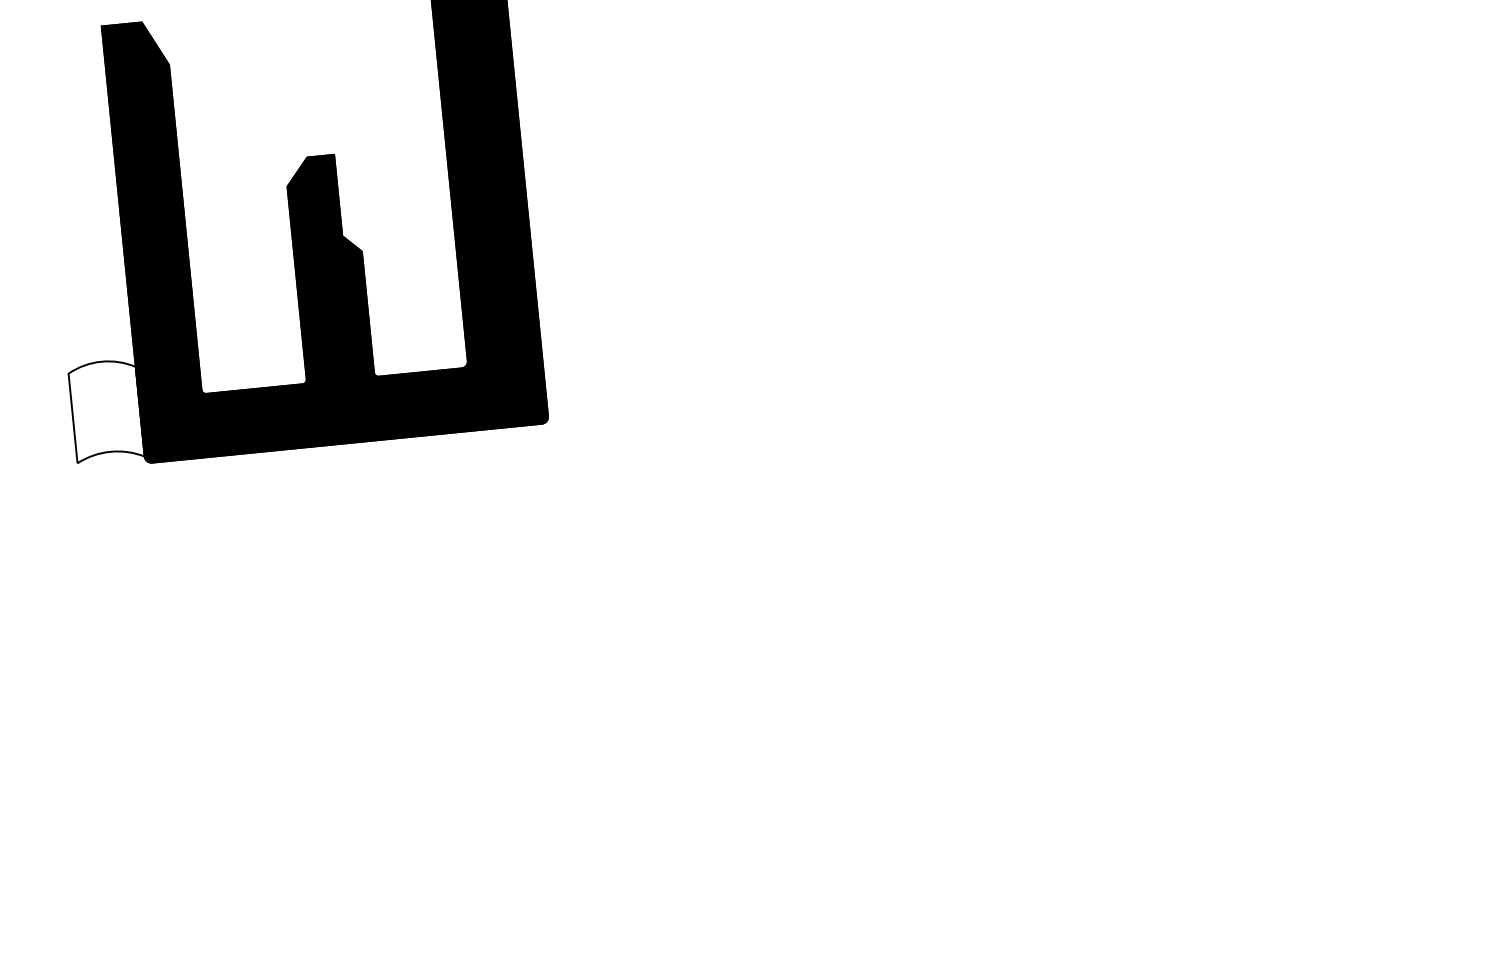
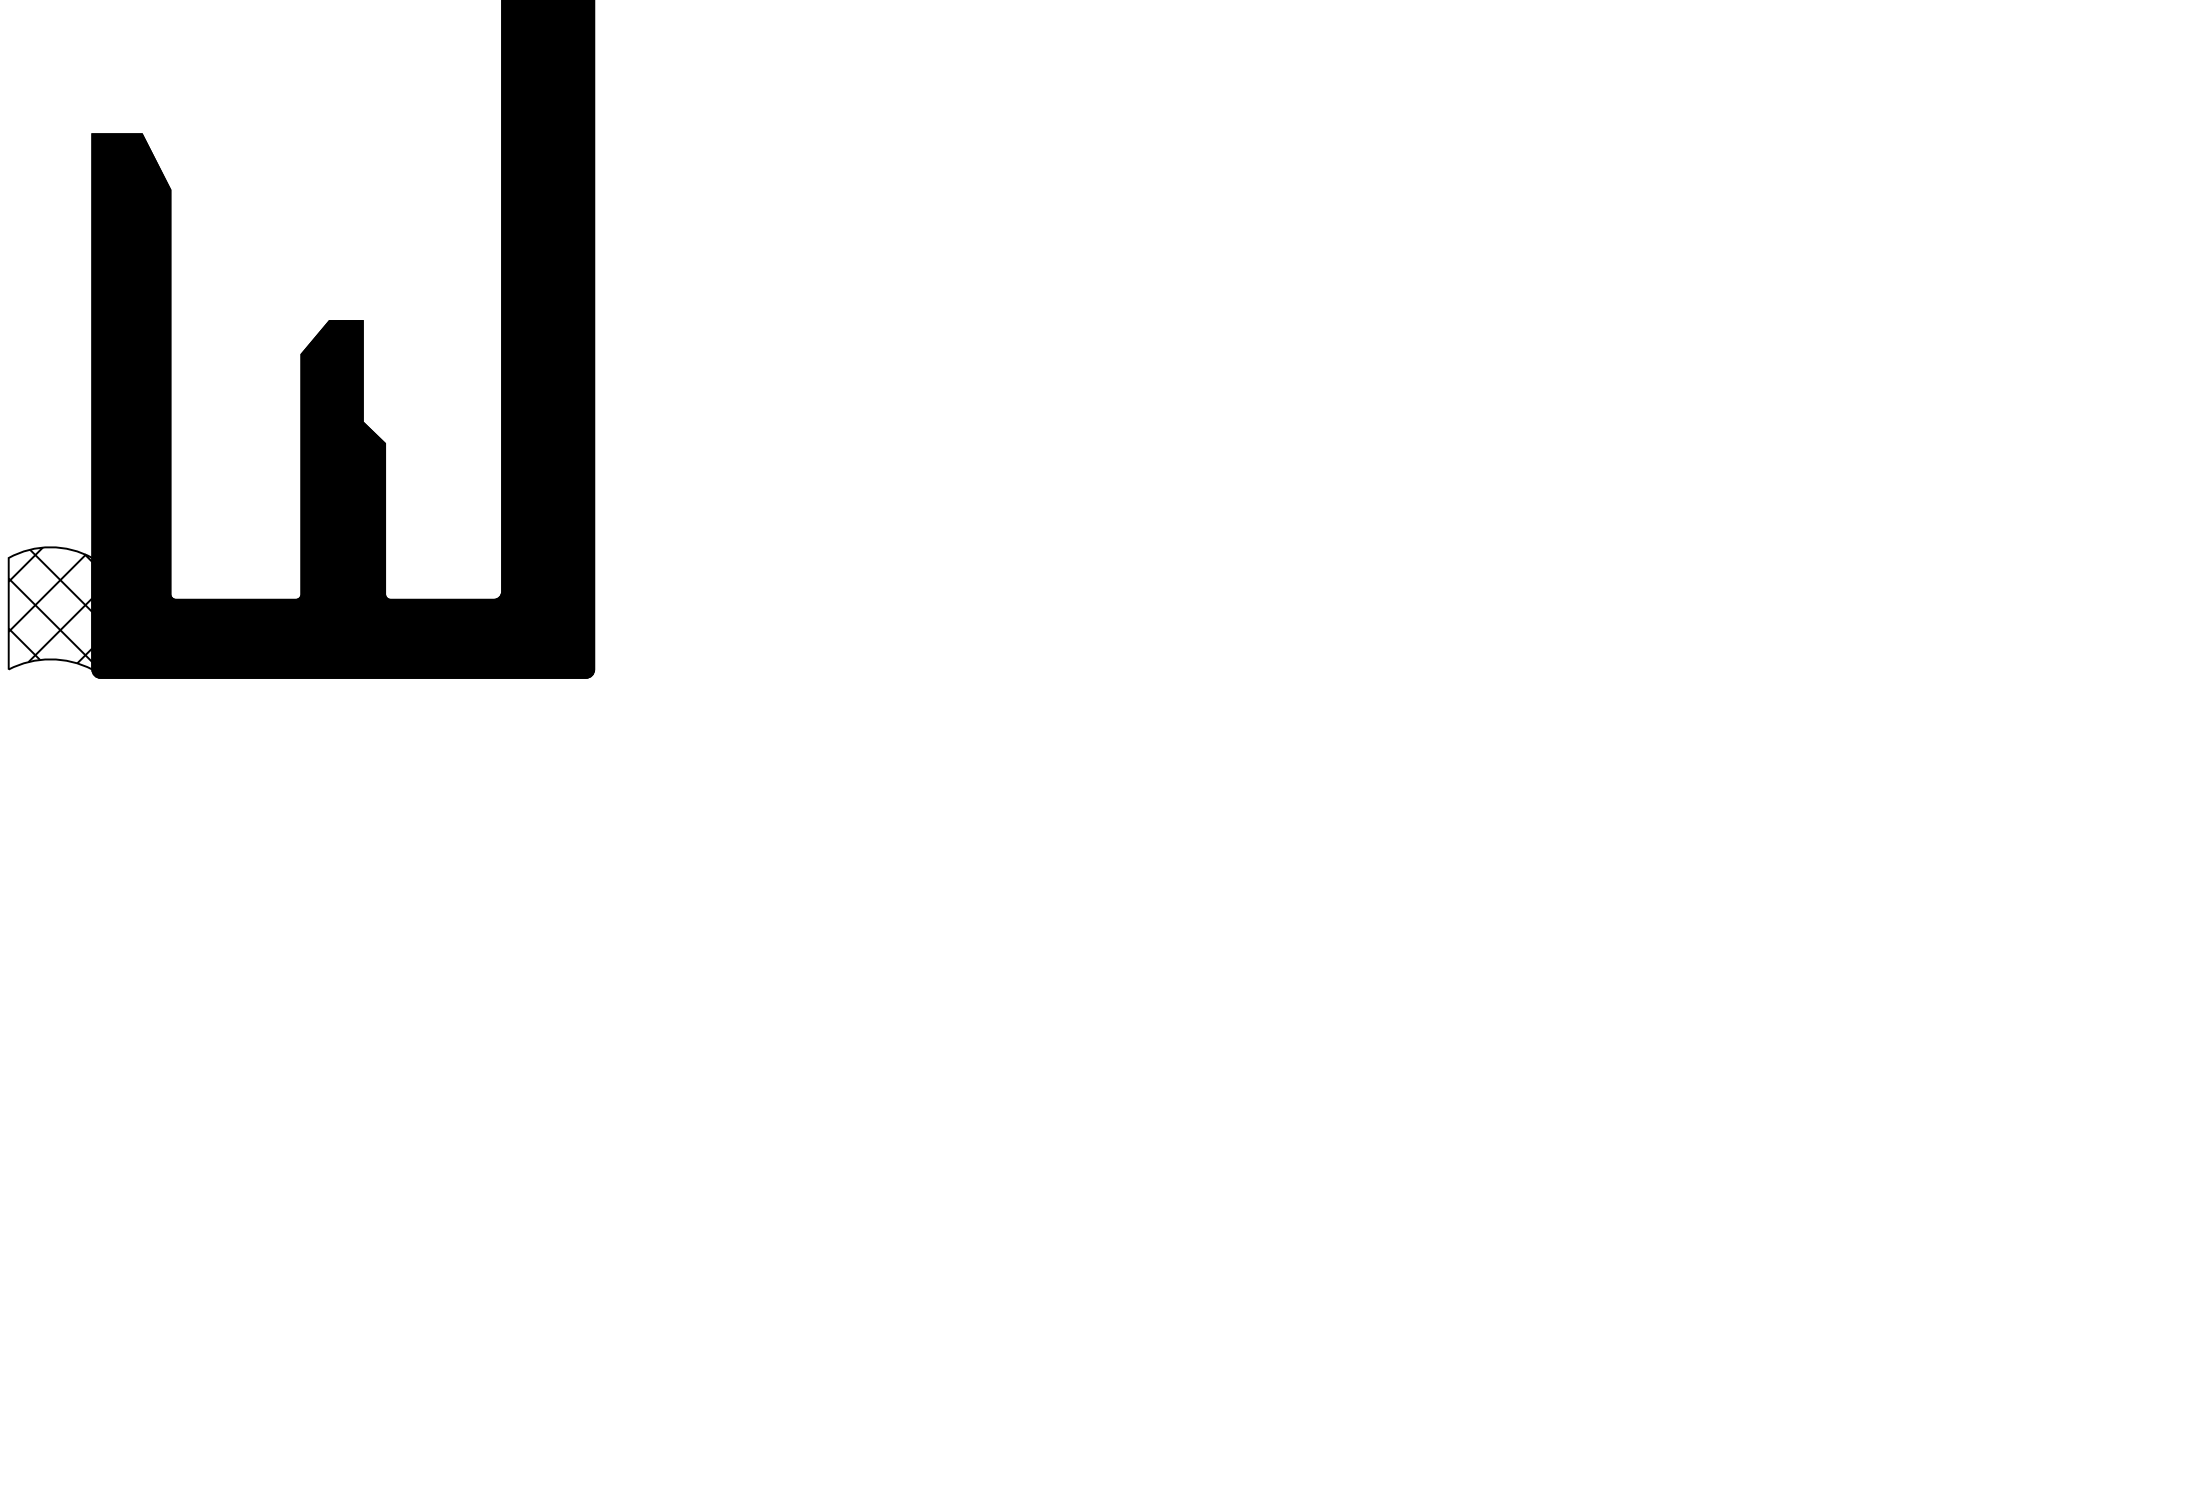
hatch: (105, 408) -> (50, 605), added

